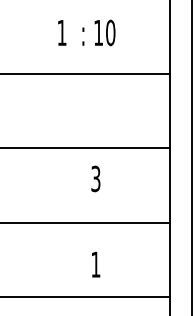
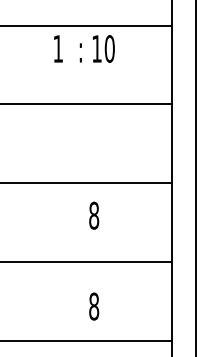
text: (86, 32) -> (84, 48), moved
text: (96, 178) -> (94, 215), 3 -> 8
text: (96, 264) -> (94, 306), 1 -> 8

